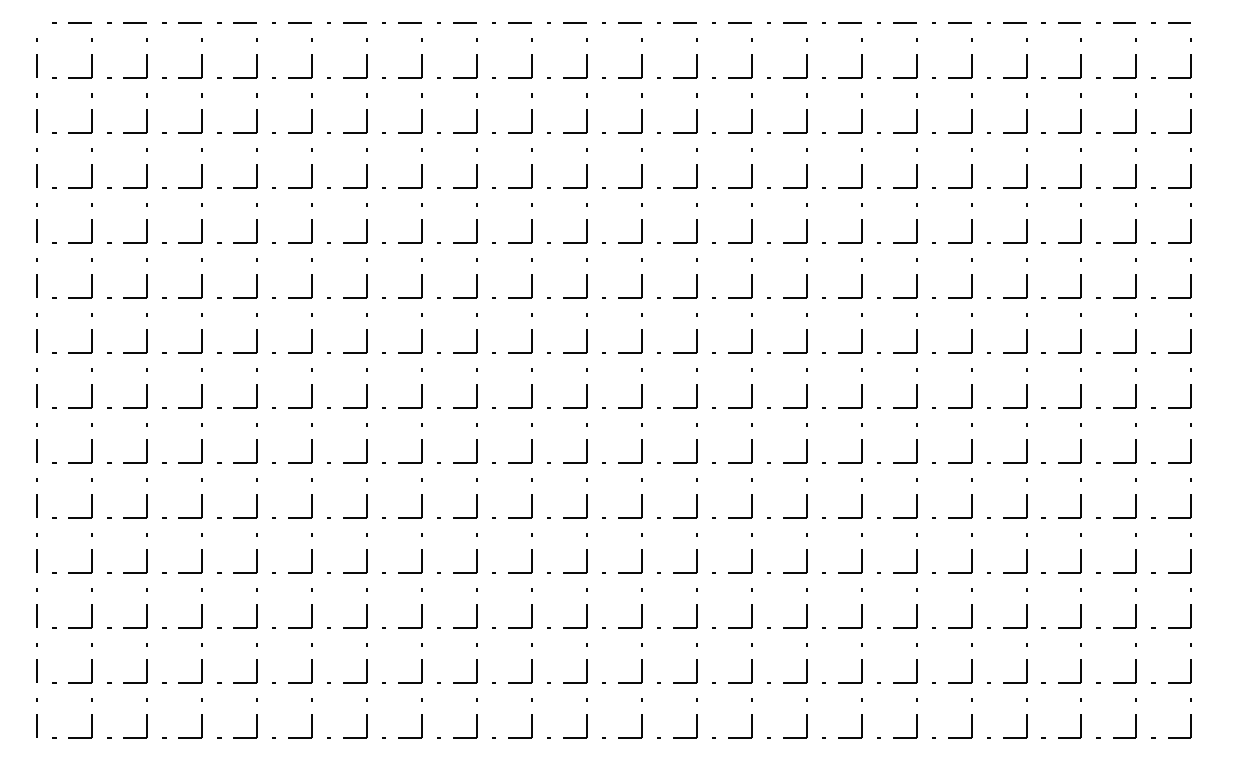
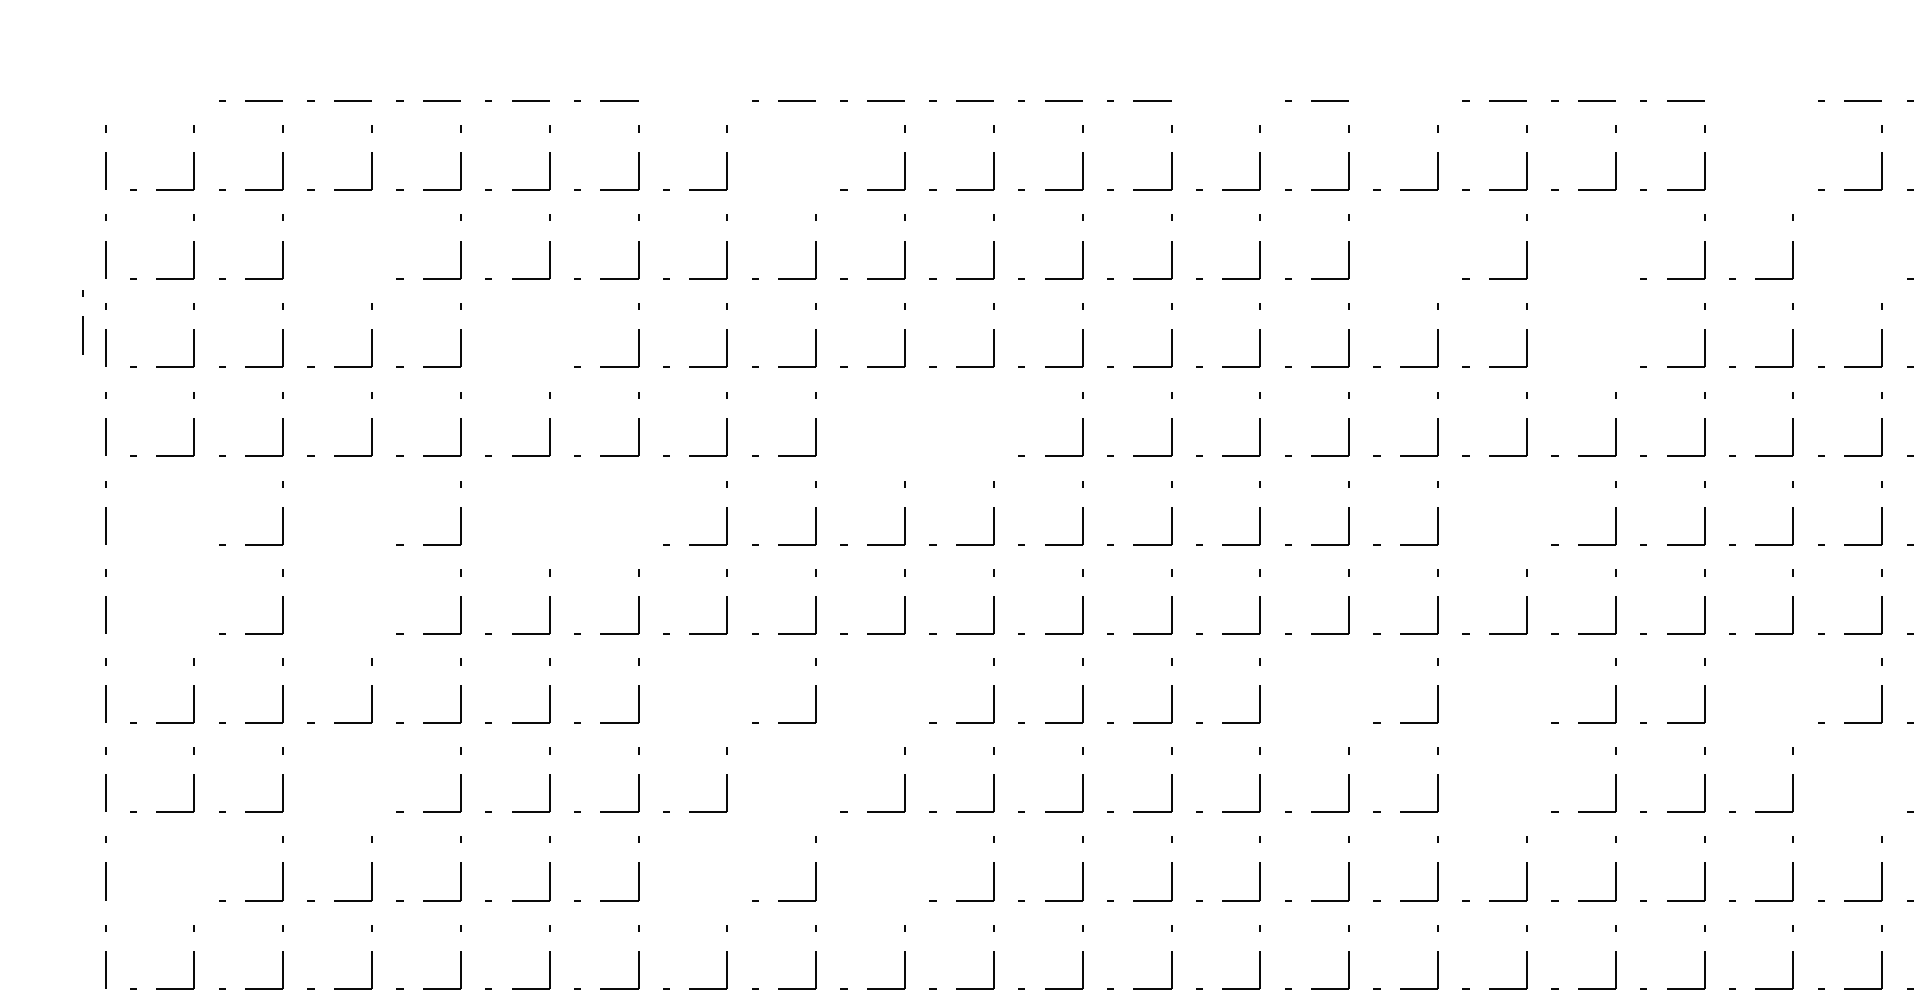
line: (71, 22) -> (161, 100), removed
line: (401, 22) -> (694, 100), removed
line: (731, 22) -> (1227, 100), removed
line: (841, 22) -> (1405, 100), removed
line: (1060, 22) -> (1759, 100), removed
part: (476, 58) -> (815, 158), removed
part: (1080, 58) -> (1791, 158), removed
part: (201, 113) -> (371, 247), removed
part: (861, 113) -> (1437, 247), removed
part: (971, 113) -> (1615, 247), removed
part: (1135, 113) -> (1880, 247), removed
line: (22, 159) -> (81, 321), added
part: (311, 168) -> (549, 336), removed
part: (971, 168) -> (1615, 336), removed
part: (531, 223) -> (904, 425), removed
part: (586, 223) -> (993, 425), removed
part: (91, 278) -> (193, 513), removed
part: (201, 278) -> (371, 513), removed
part: (311, 278) -> (549, 513), removed
part: (366, 278) -> (637, 513), removed
part: (916, 278) -> (1526, 513), removed
part: (91, 333) -> (193, 602), removed
part: (201, 333) -> (371, 602), removed
part: (421, 388) -> (726, 691), removed
part: (531, 388) -> (904, 691), removed
part: (806, 388) -> (1349, 691), removed
part: (916, 388) -> (1526, 691), removed
part: (1080, 388) -> (1791, 691), removed
part: (201, 443) -> (371, 780), removed
part: (476, 443) -> (815, 780), removed
part: (916, 443) -> (1526, 780), removed
part: (1135, 443) -> (1880, 780), removed
part: (91, 498) -> (193, 869), removed
part: (421, 498) -> (726, 869), removed
part: (531, 498) -> (904, 869), removed

